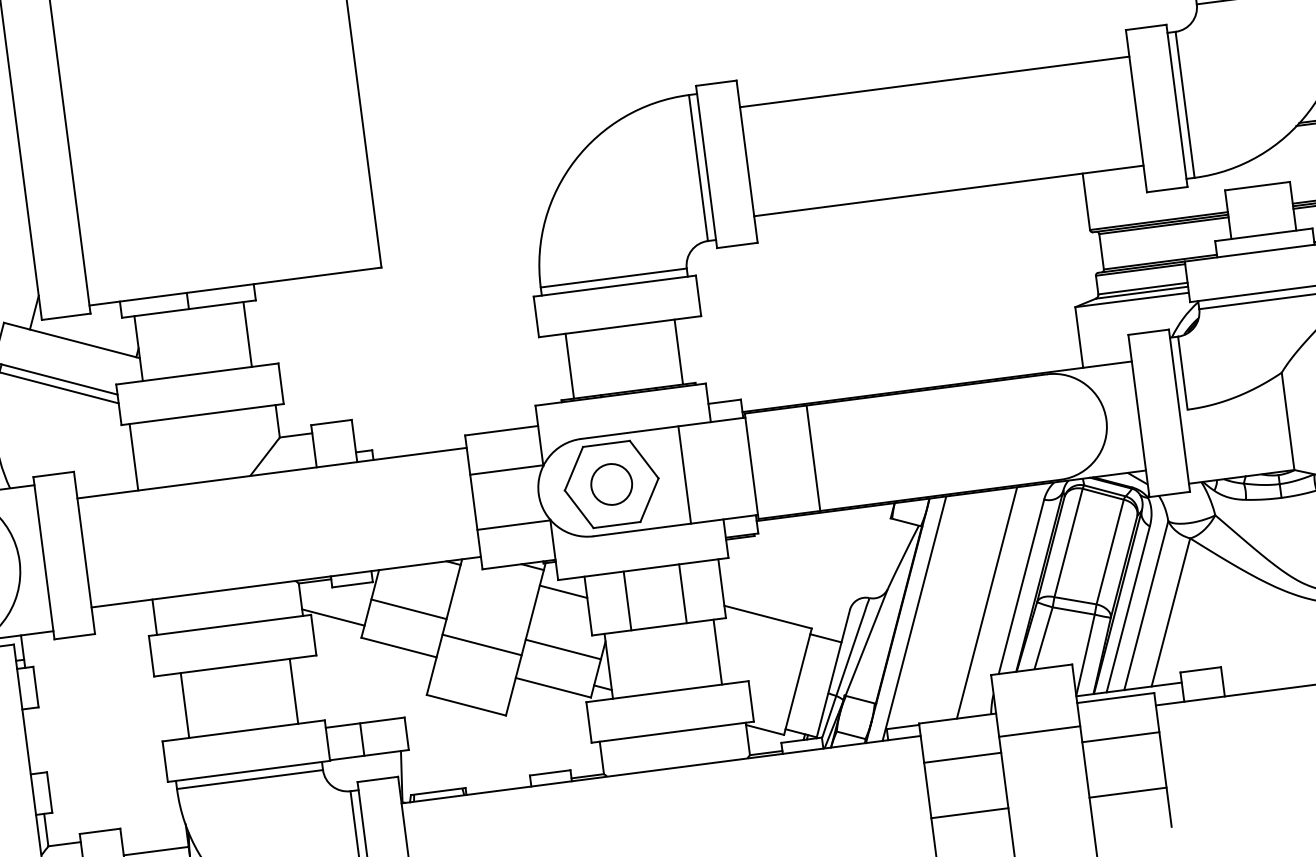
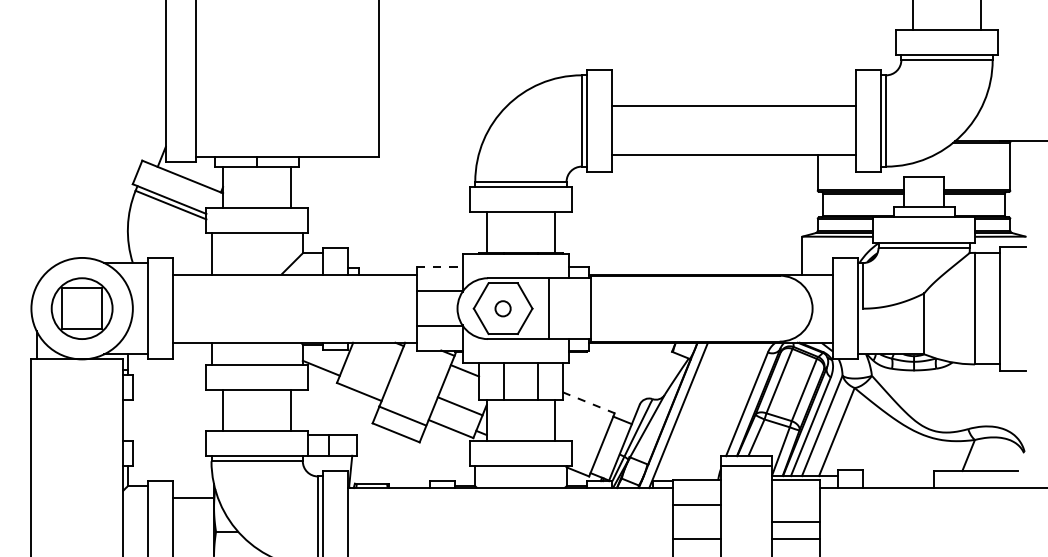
line: (933, 81) -> (733, 105), moved
line: (501, 430) -> (439, 266), solid -> dashed
line: (813, 457) -> (629, 308), removed
circle: (610, 484) -> (502, 308), size x0.6
line: (986, 602) -> (724, 411), removed
line: (409, 609) -> (368, 369), removed
line: (769, 616) -> (589, 402), solid -> dashed
line: (481, 644) -> (402, 415), moved
line: (1039, 731) -> (746, 465), moved
line: (1121, 736) -> (796, 521), moved

